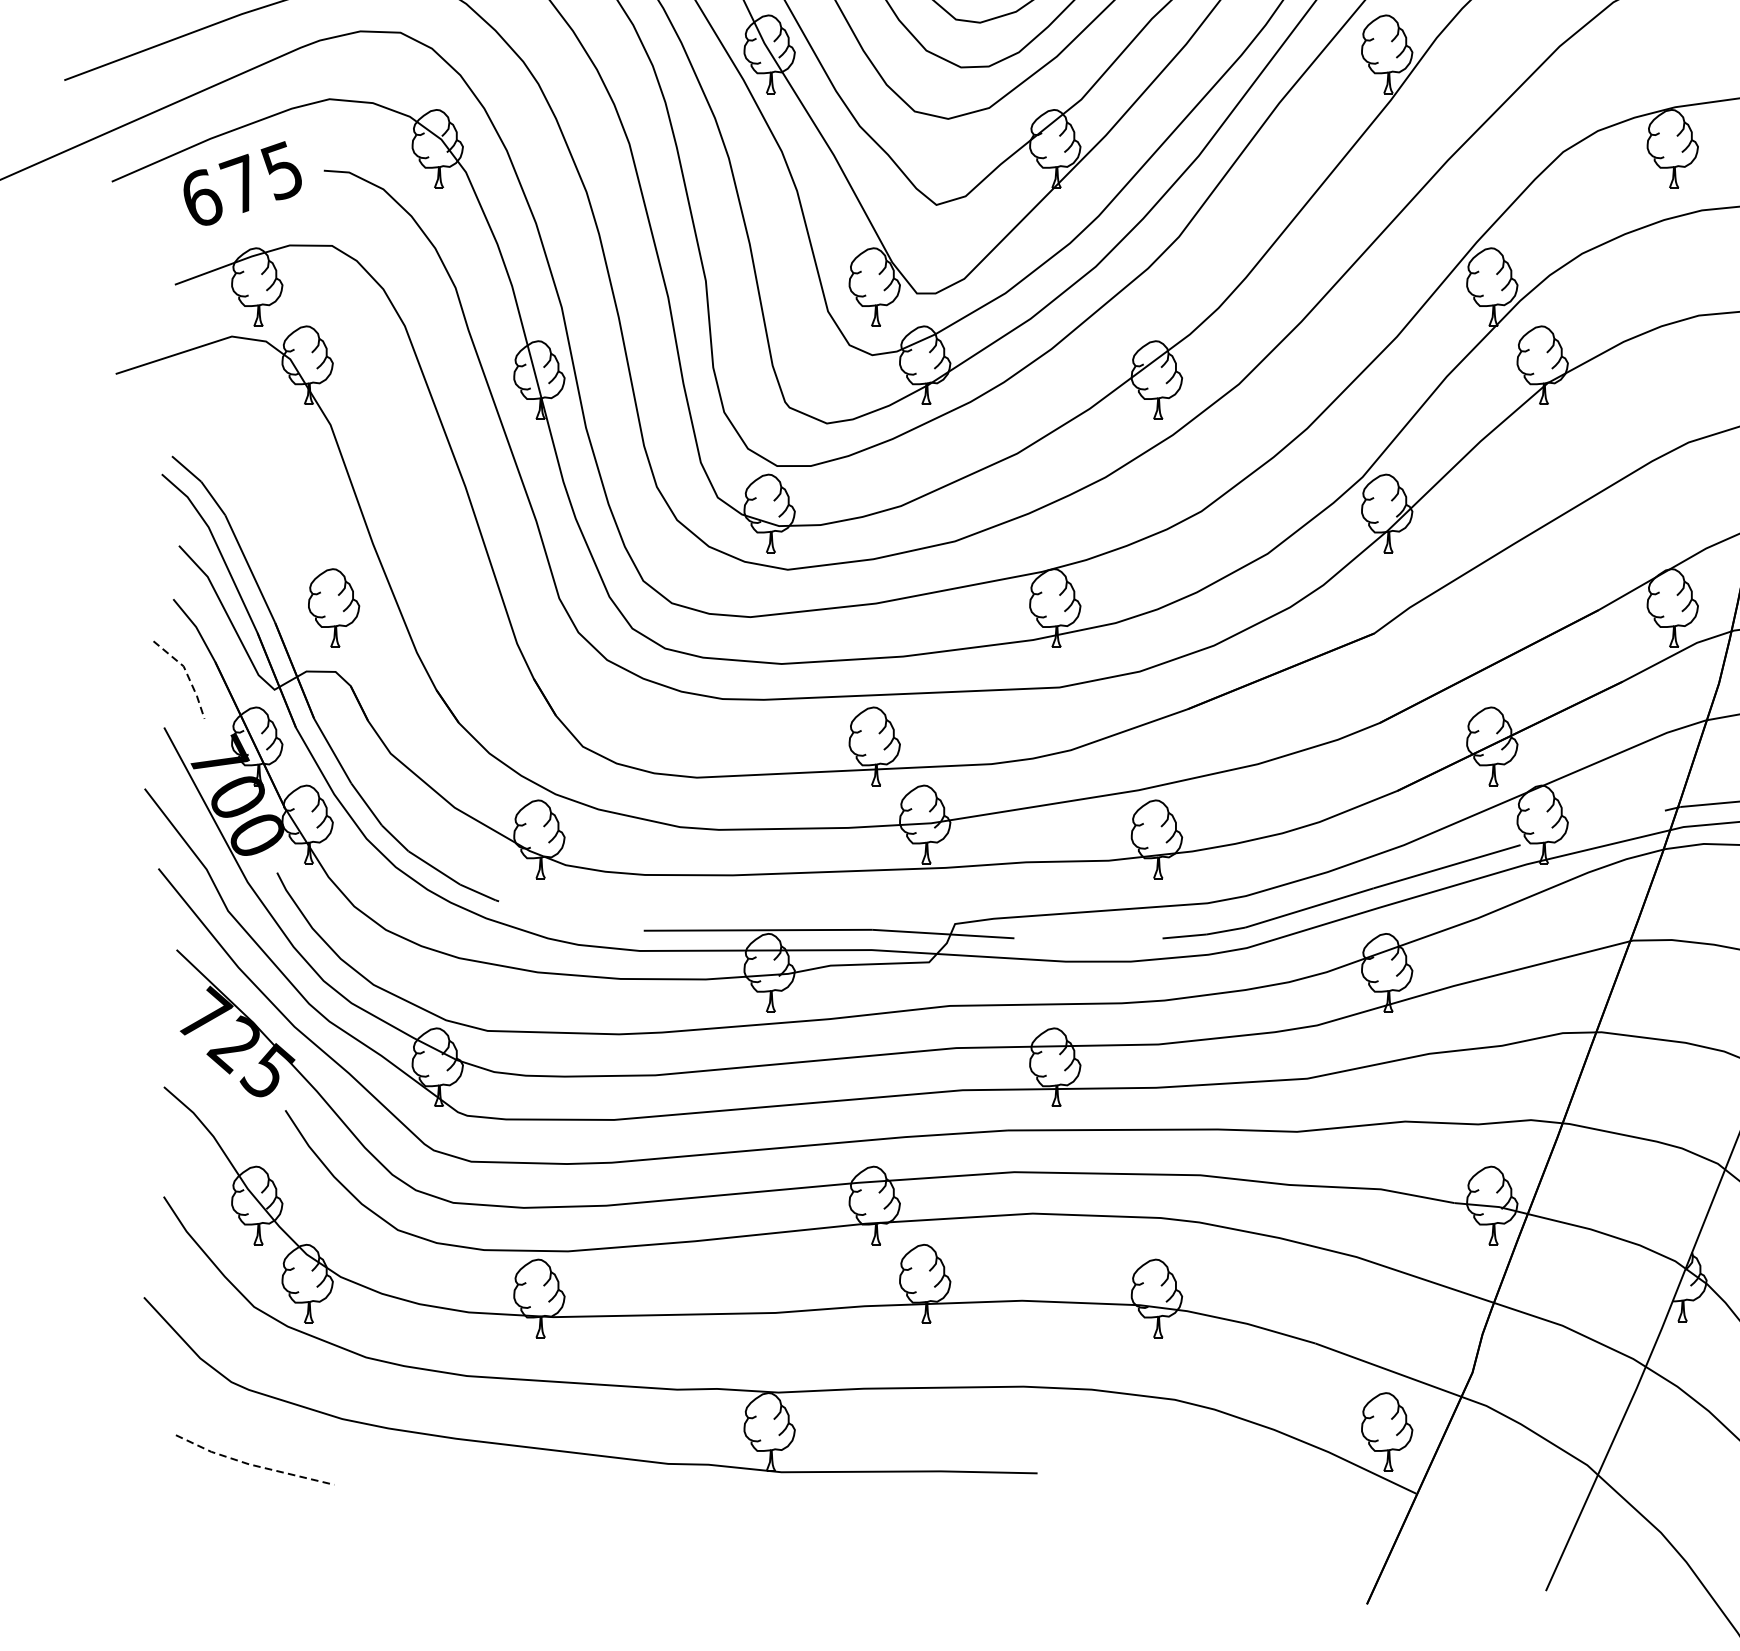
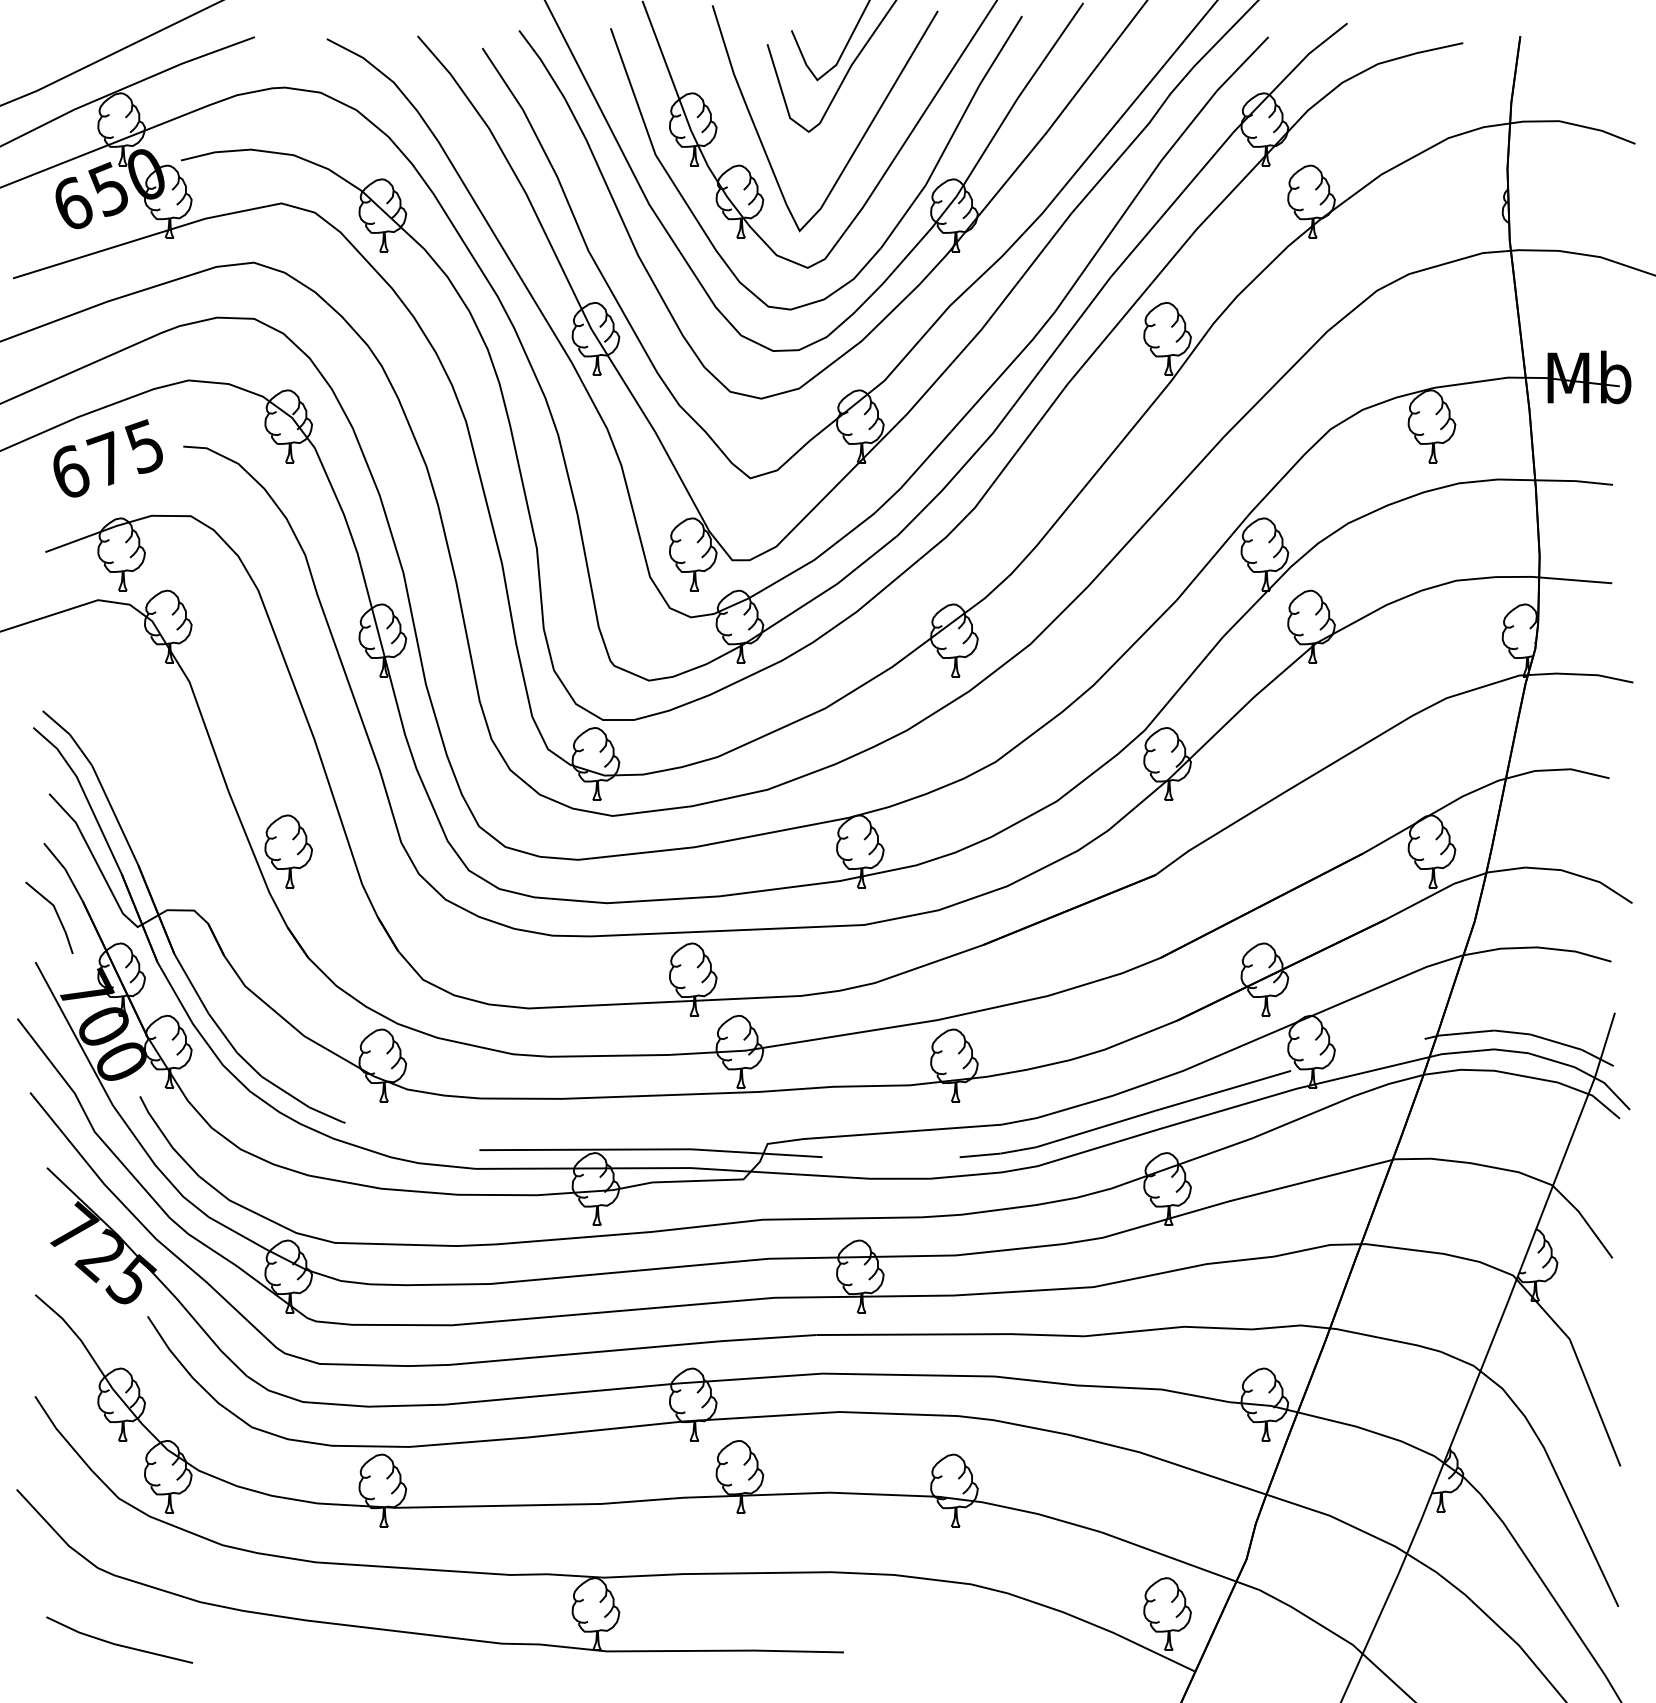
part: (333, 608) -> (288, 851), moved
line: (187, 675) -> (57, 913), dashed -> solid
line: (251, 1464) -> (116, 1644), dashed -> solid

